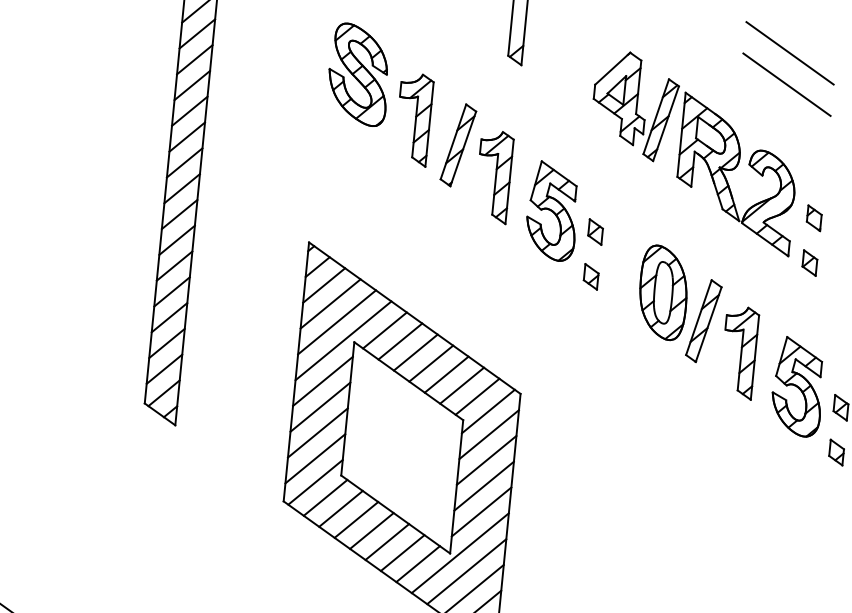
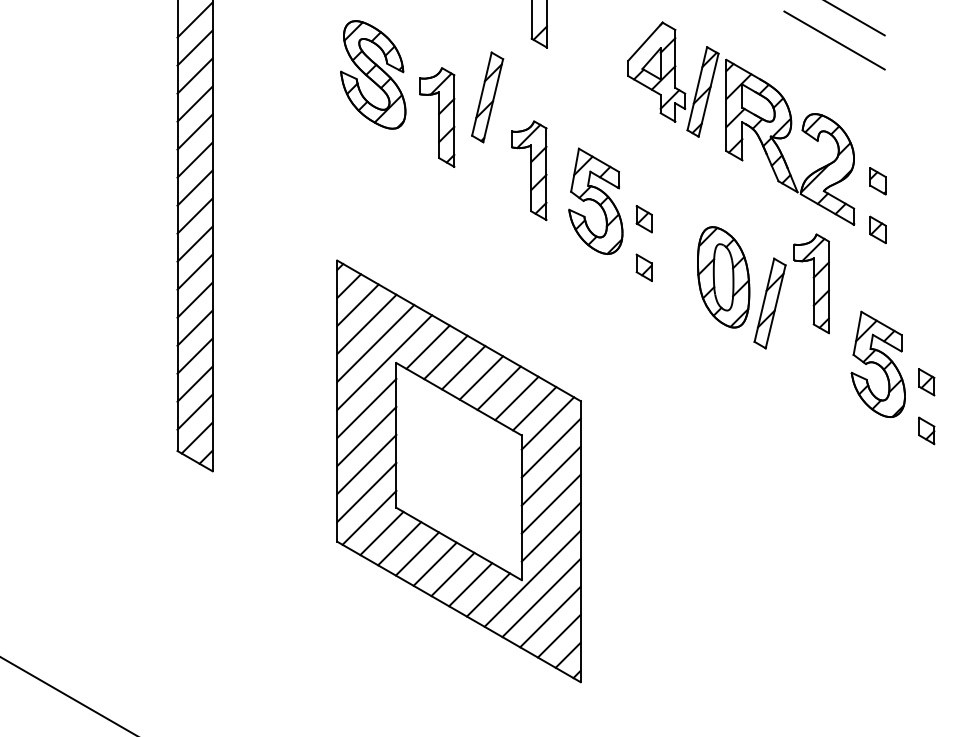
part: (458, 145) -> (487, 97), moved
part: (739, 352) -> (811, 283), moved

